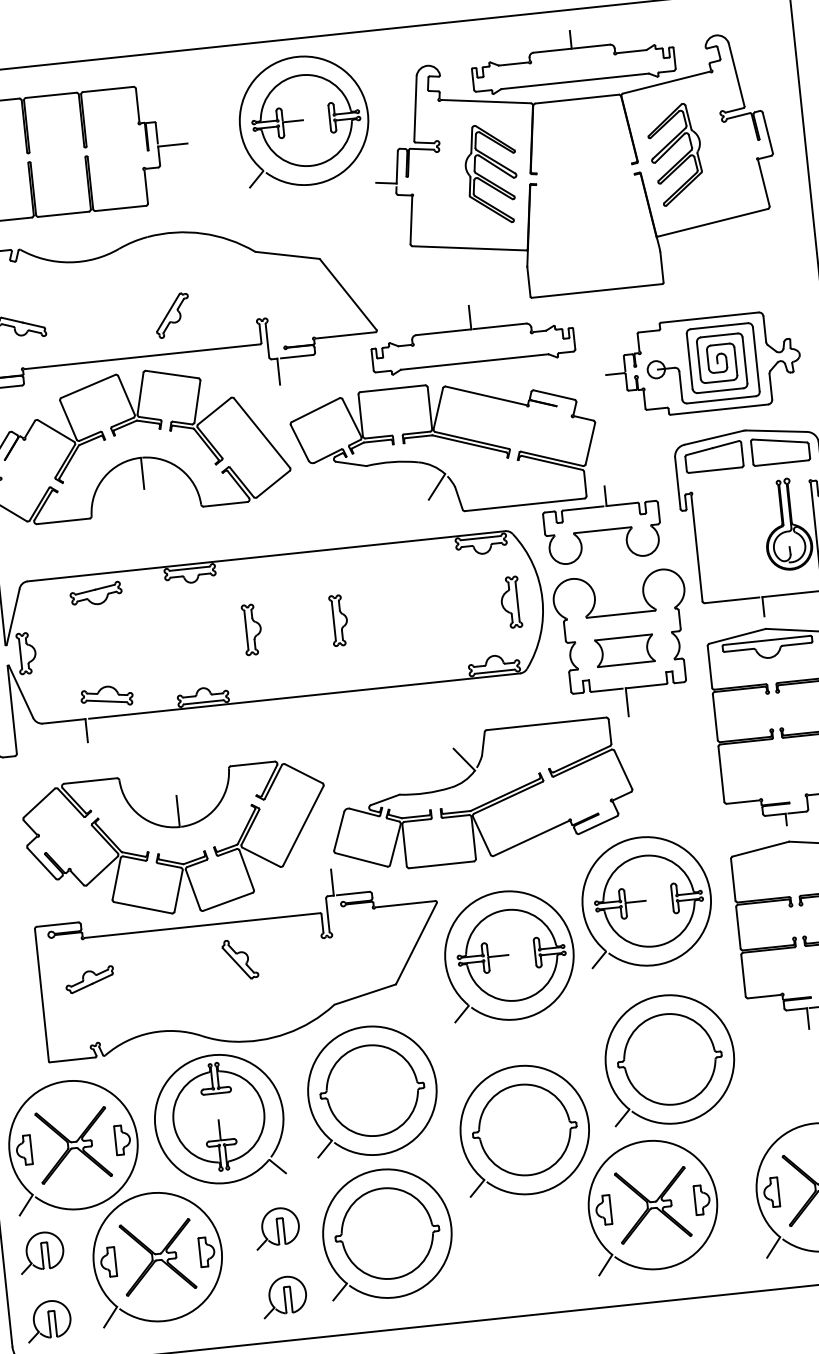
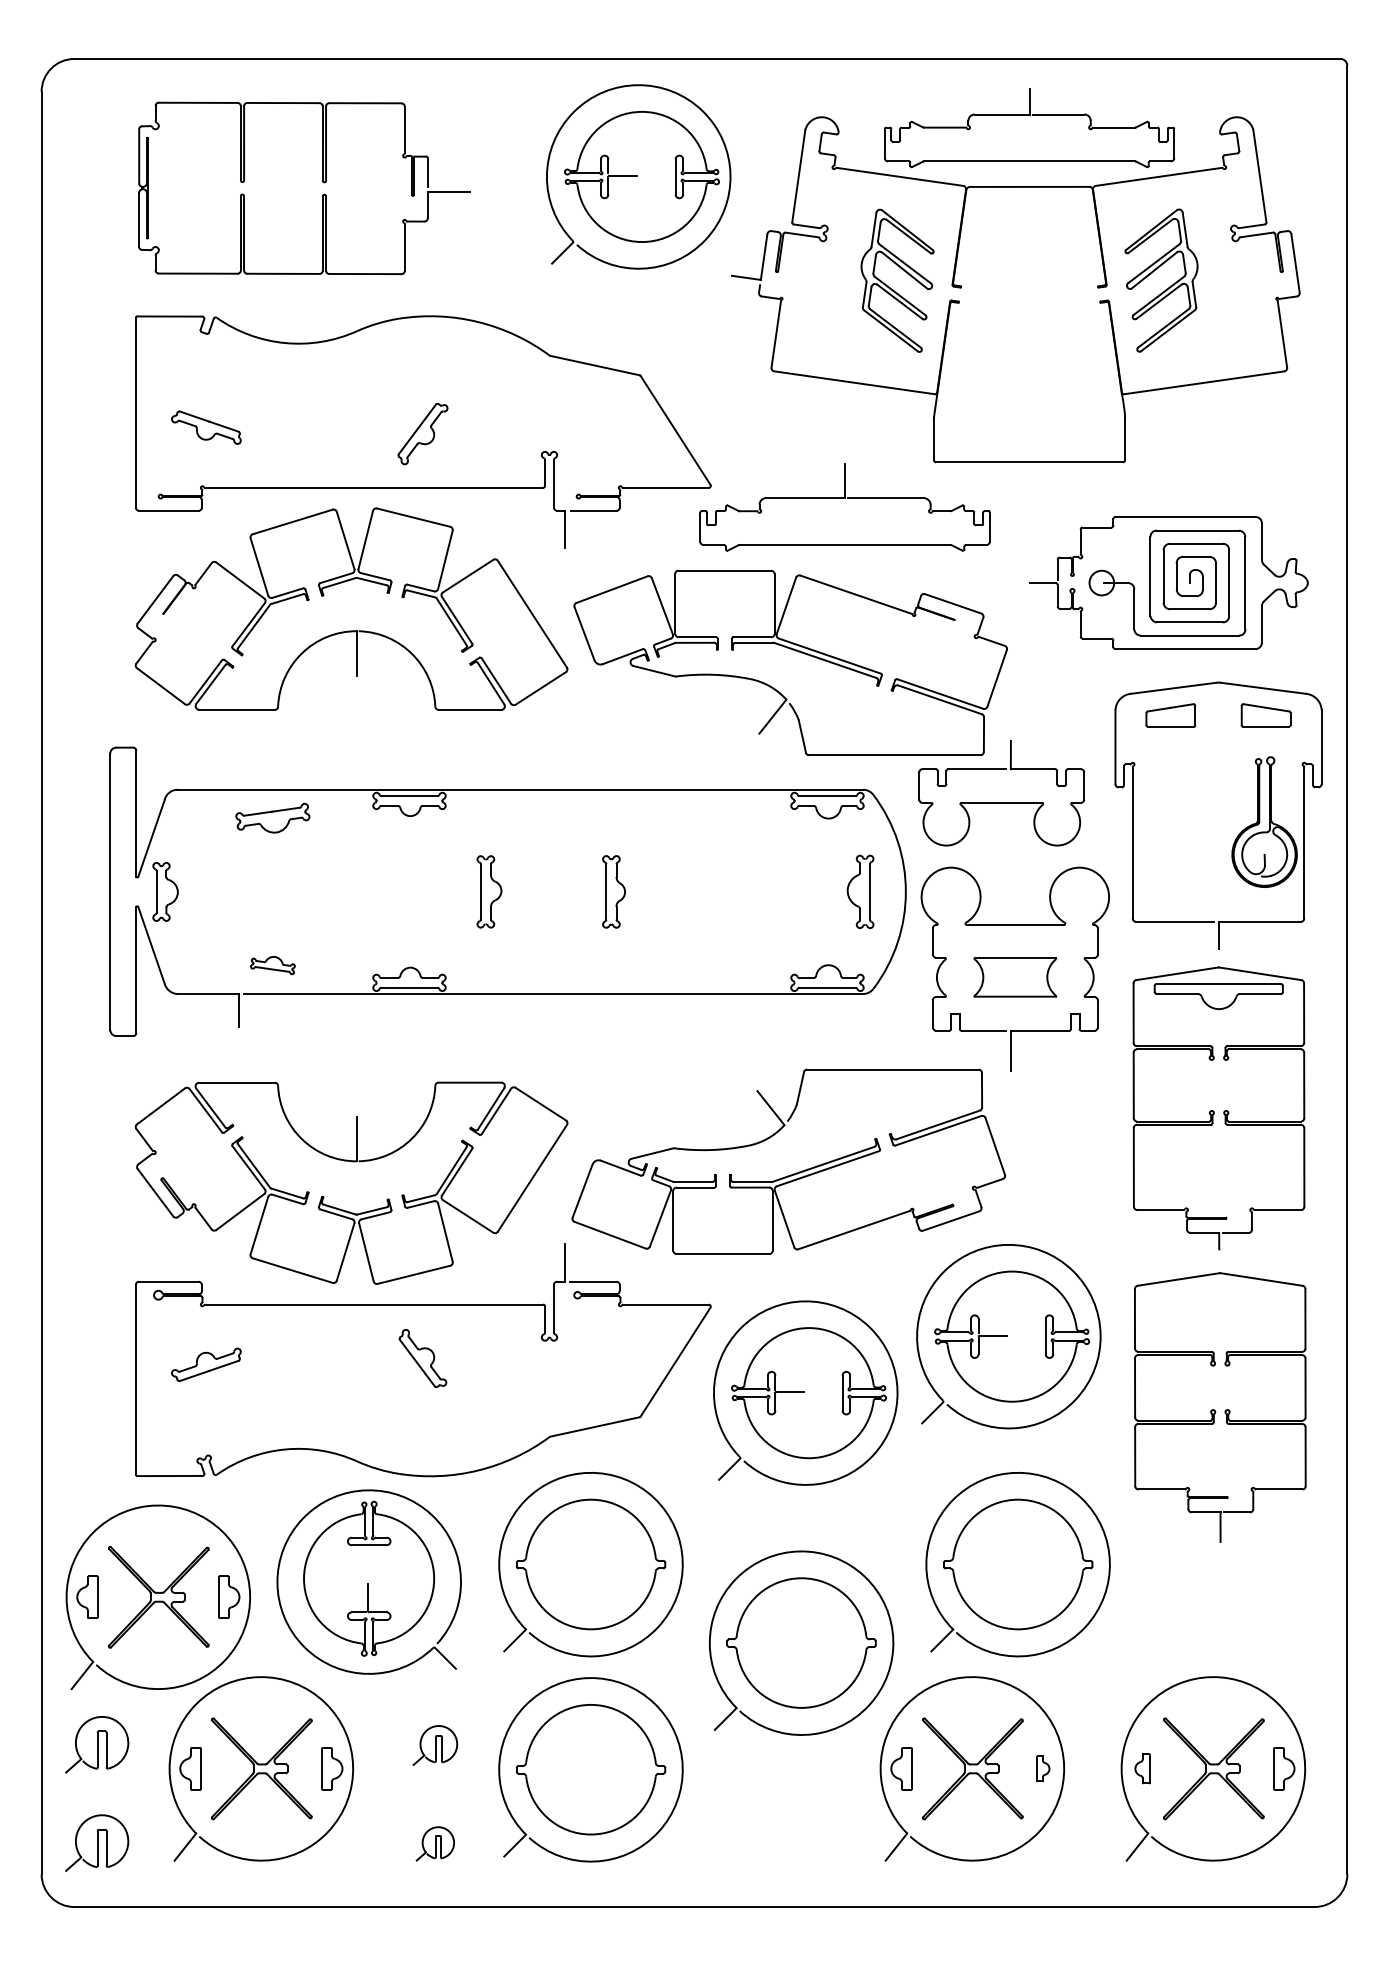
part: (780, 450) -> (1265, 715), size x0.6
part: (713, 456) -> (1170, 715), size x0.6
part: (106, 696) -> (272, 965), size x0.6
part: (771, 1192) -> (1142, 1768), size x0.7
part: (702, 1199) -> (1043, 1768), size x0.6
part: (277, 1228) -> (435, 1745), size x0.7
part: (284, 1296) -> (435, 1843), size x0.6

